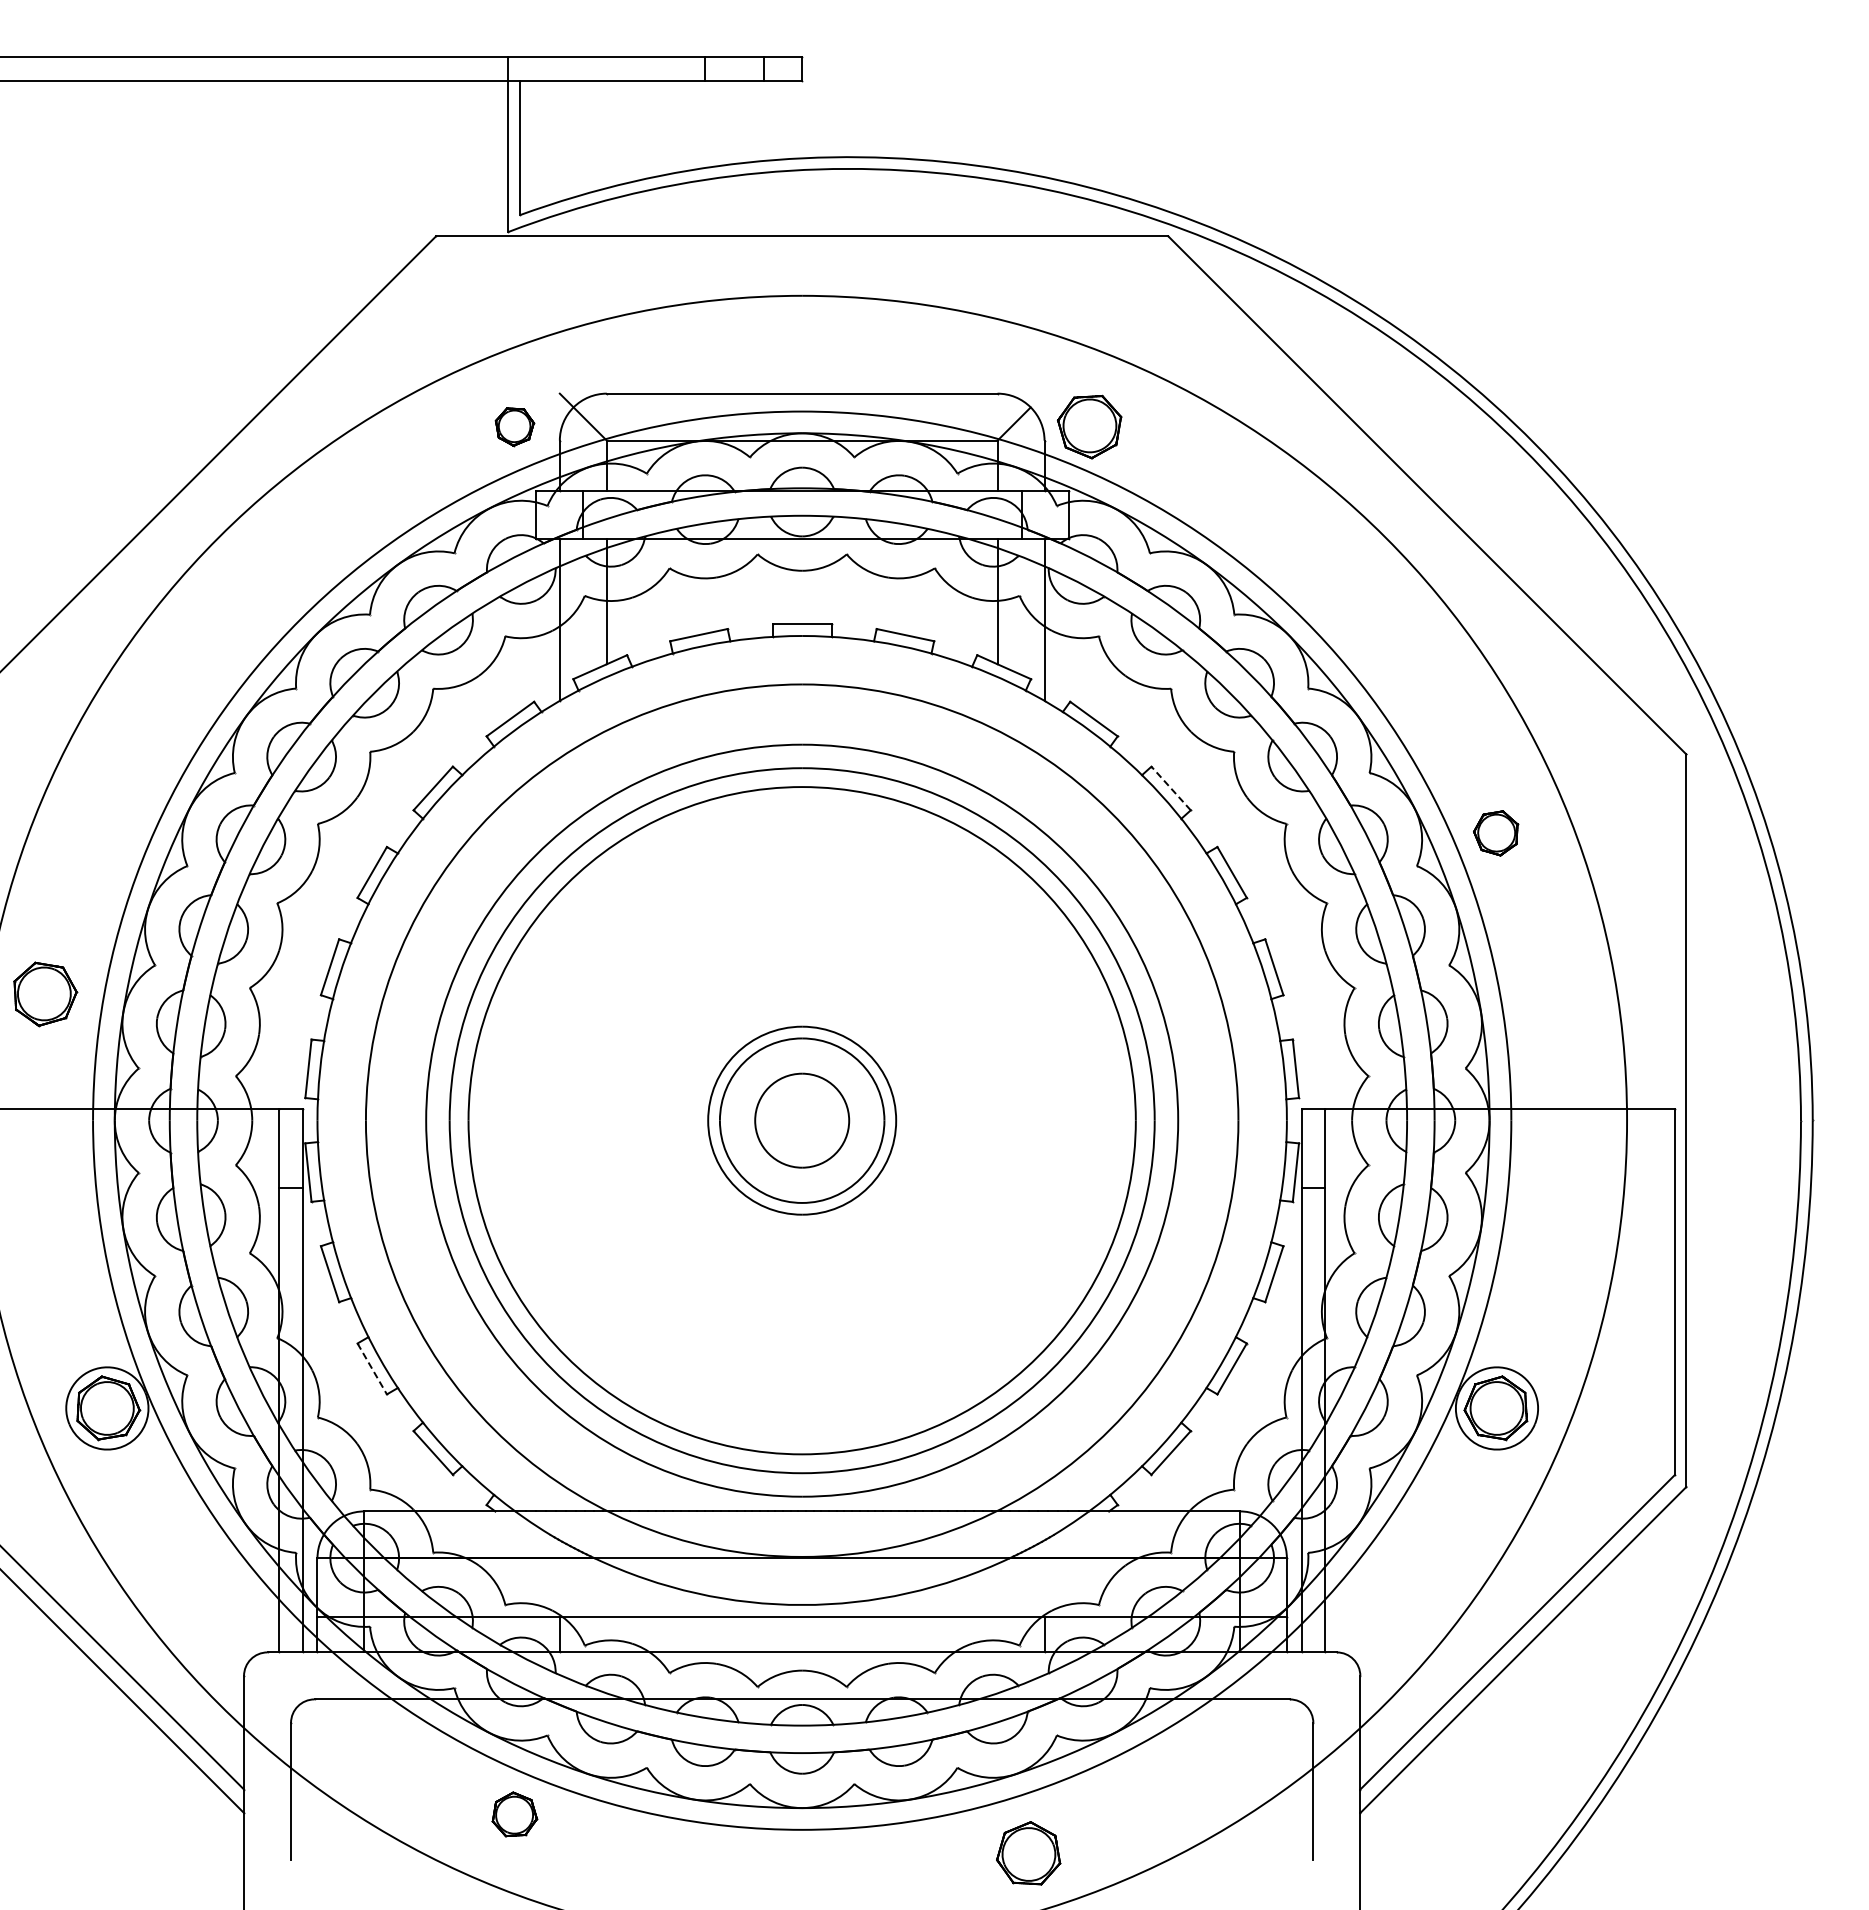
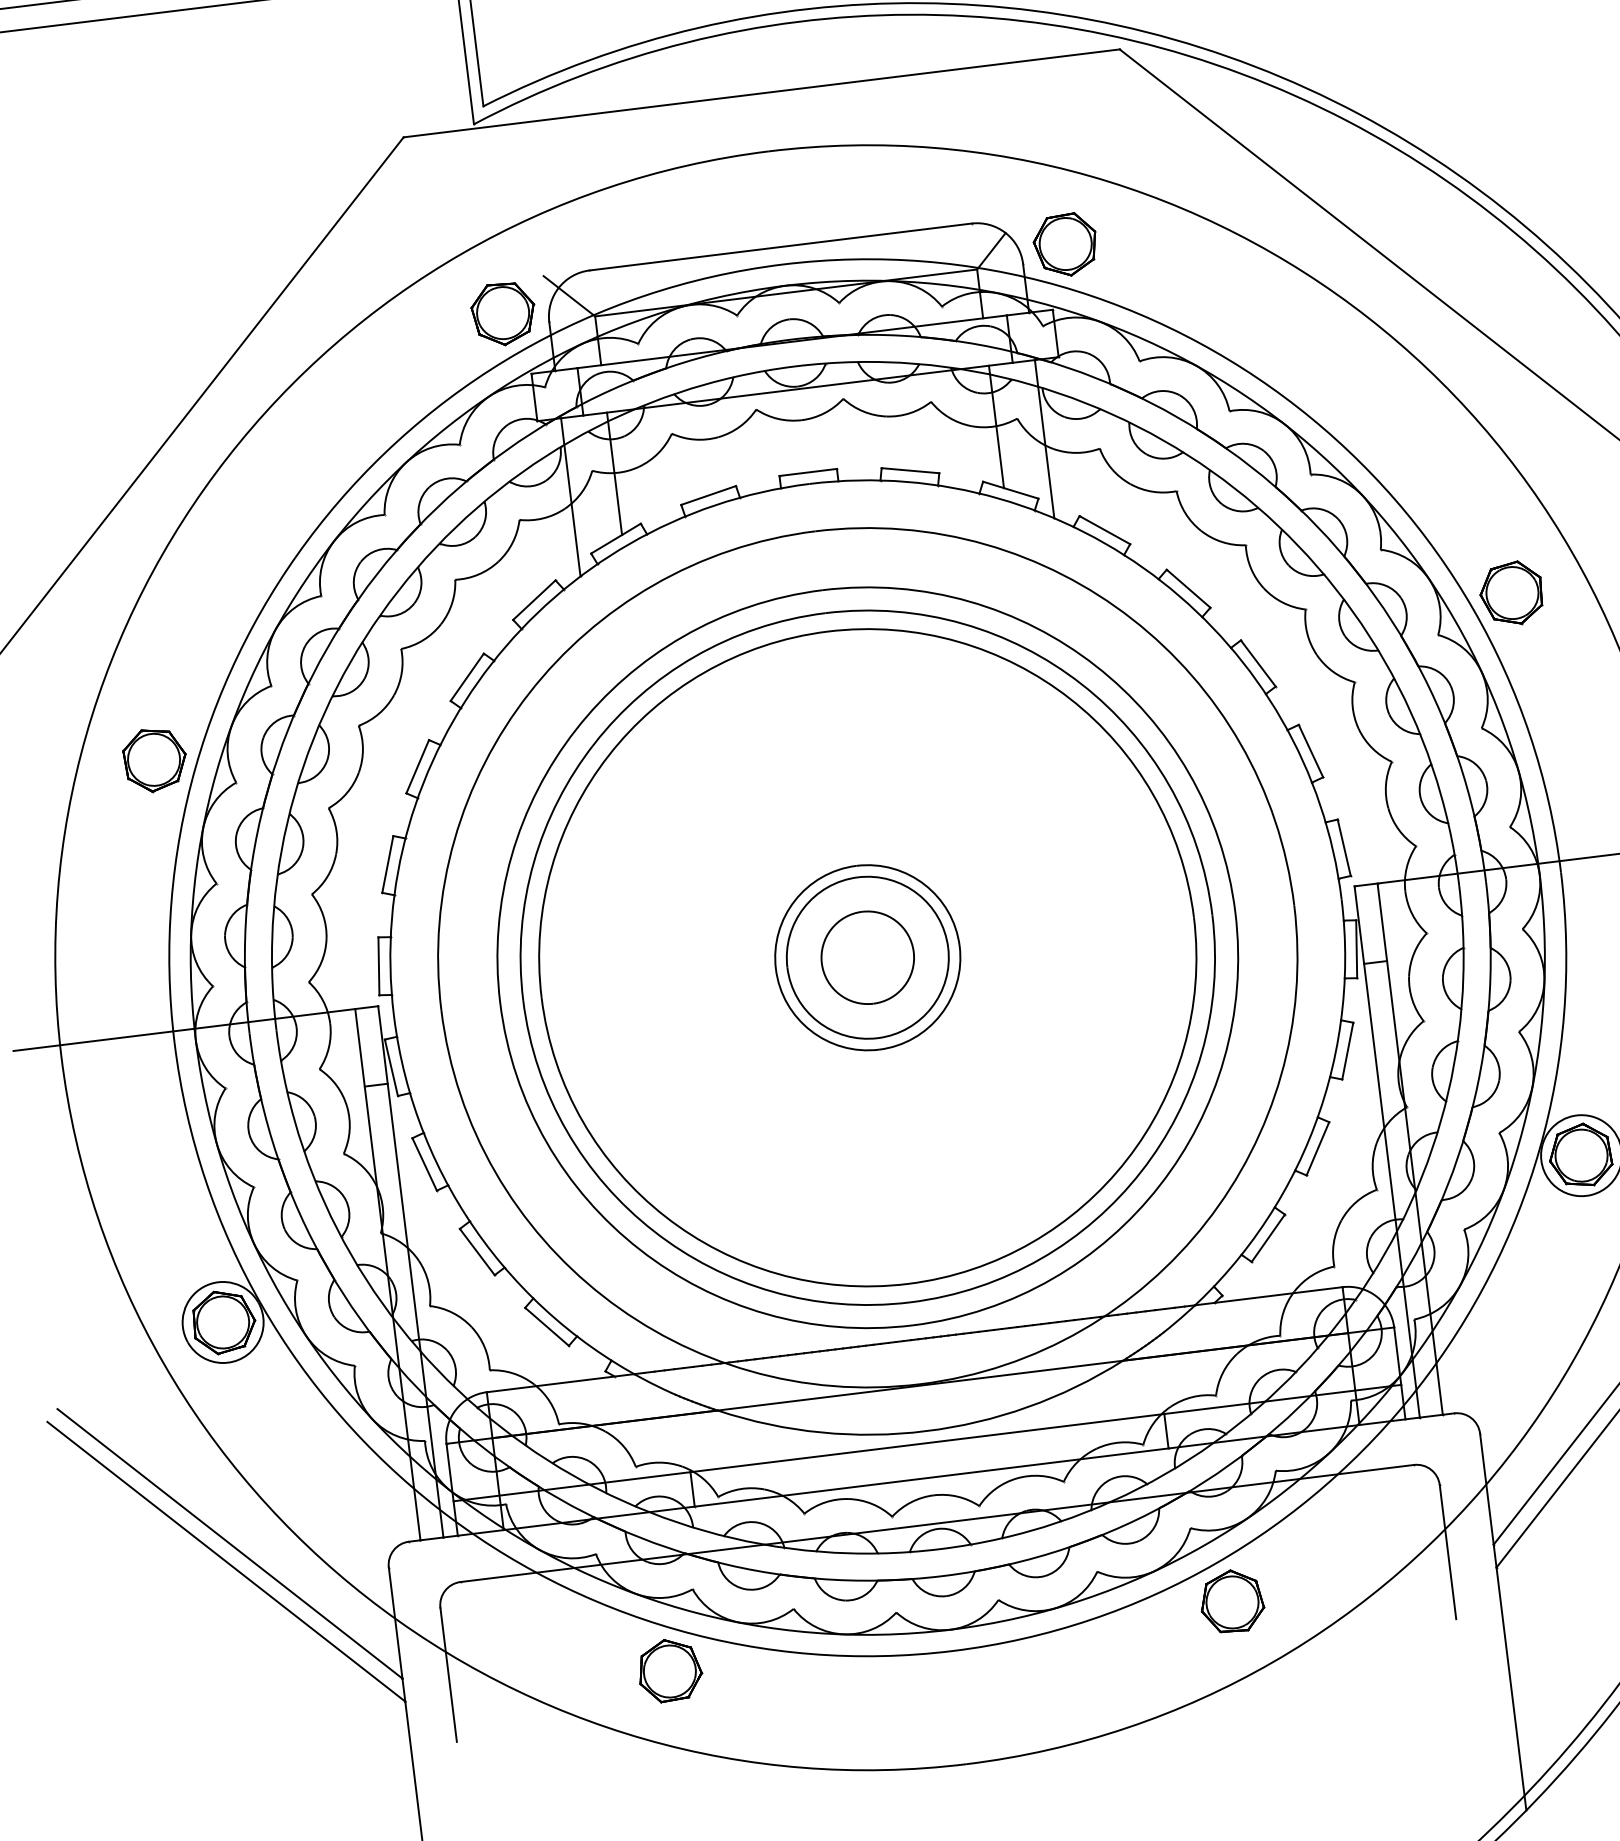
part: (514, 426) -> (503, 313), size x1.67
line: (1170, 788) -> (1187, 588), dashed -> solid
part: (1495, 833) -> (1511, 593), size x1.43
part: (45, 994) -> (155, 760), moved
line: (372, 1369) -> (477, 1252), dashed -> solid
part: (514, 1814) -> (669, 1670), size x1.43
part: (1028, 1853) -> (1231, 1601), moved

